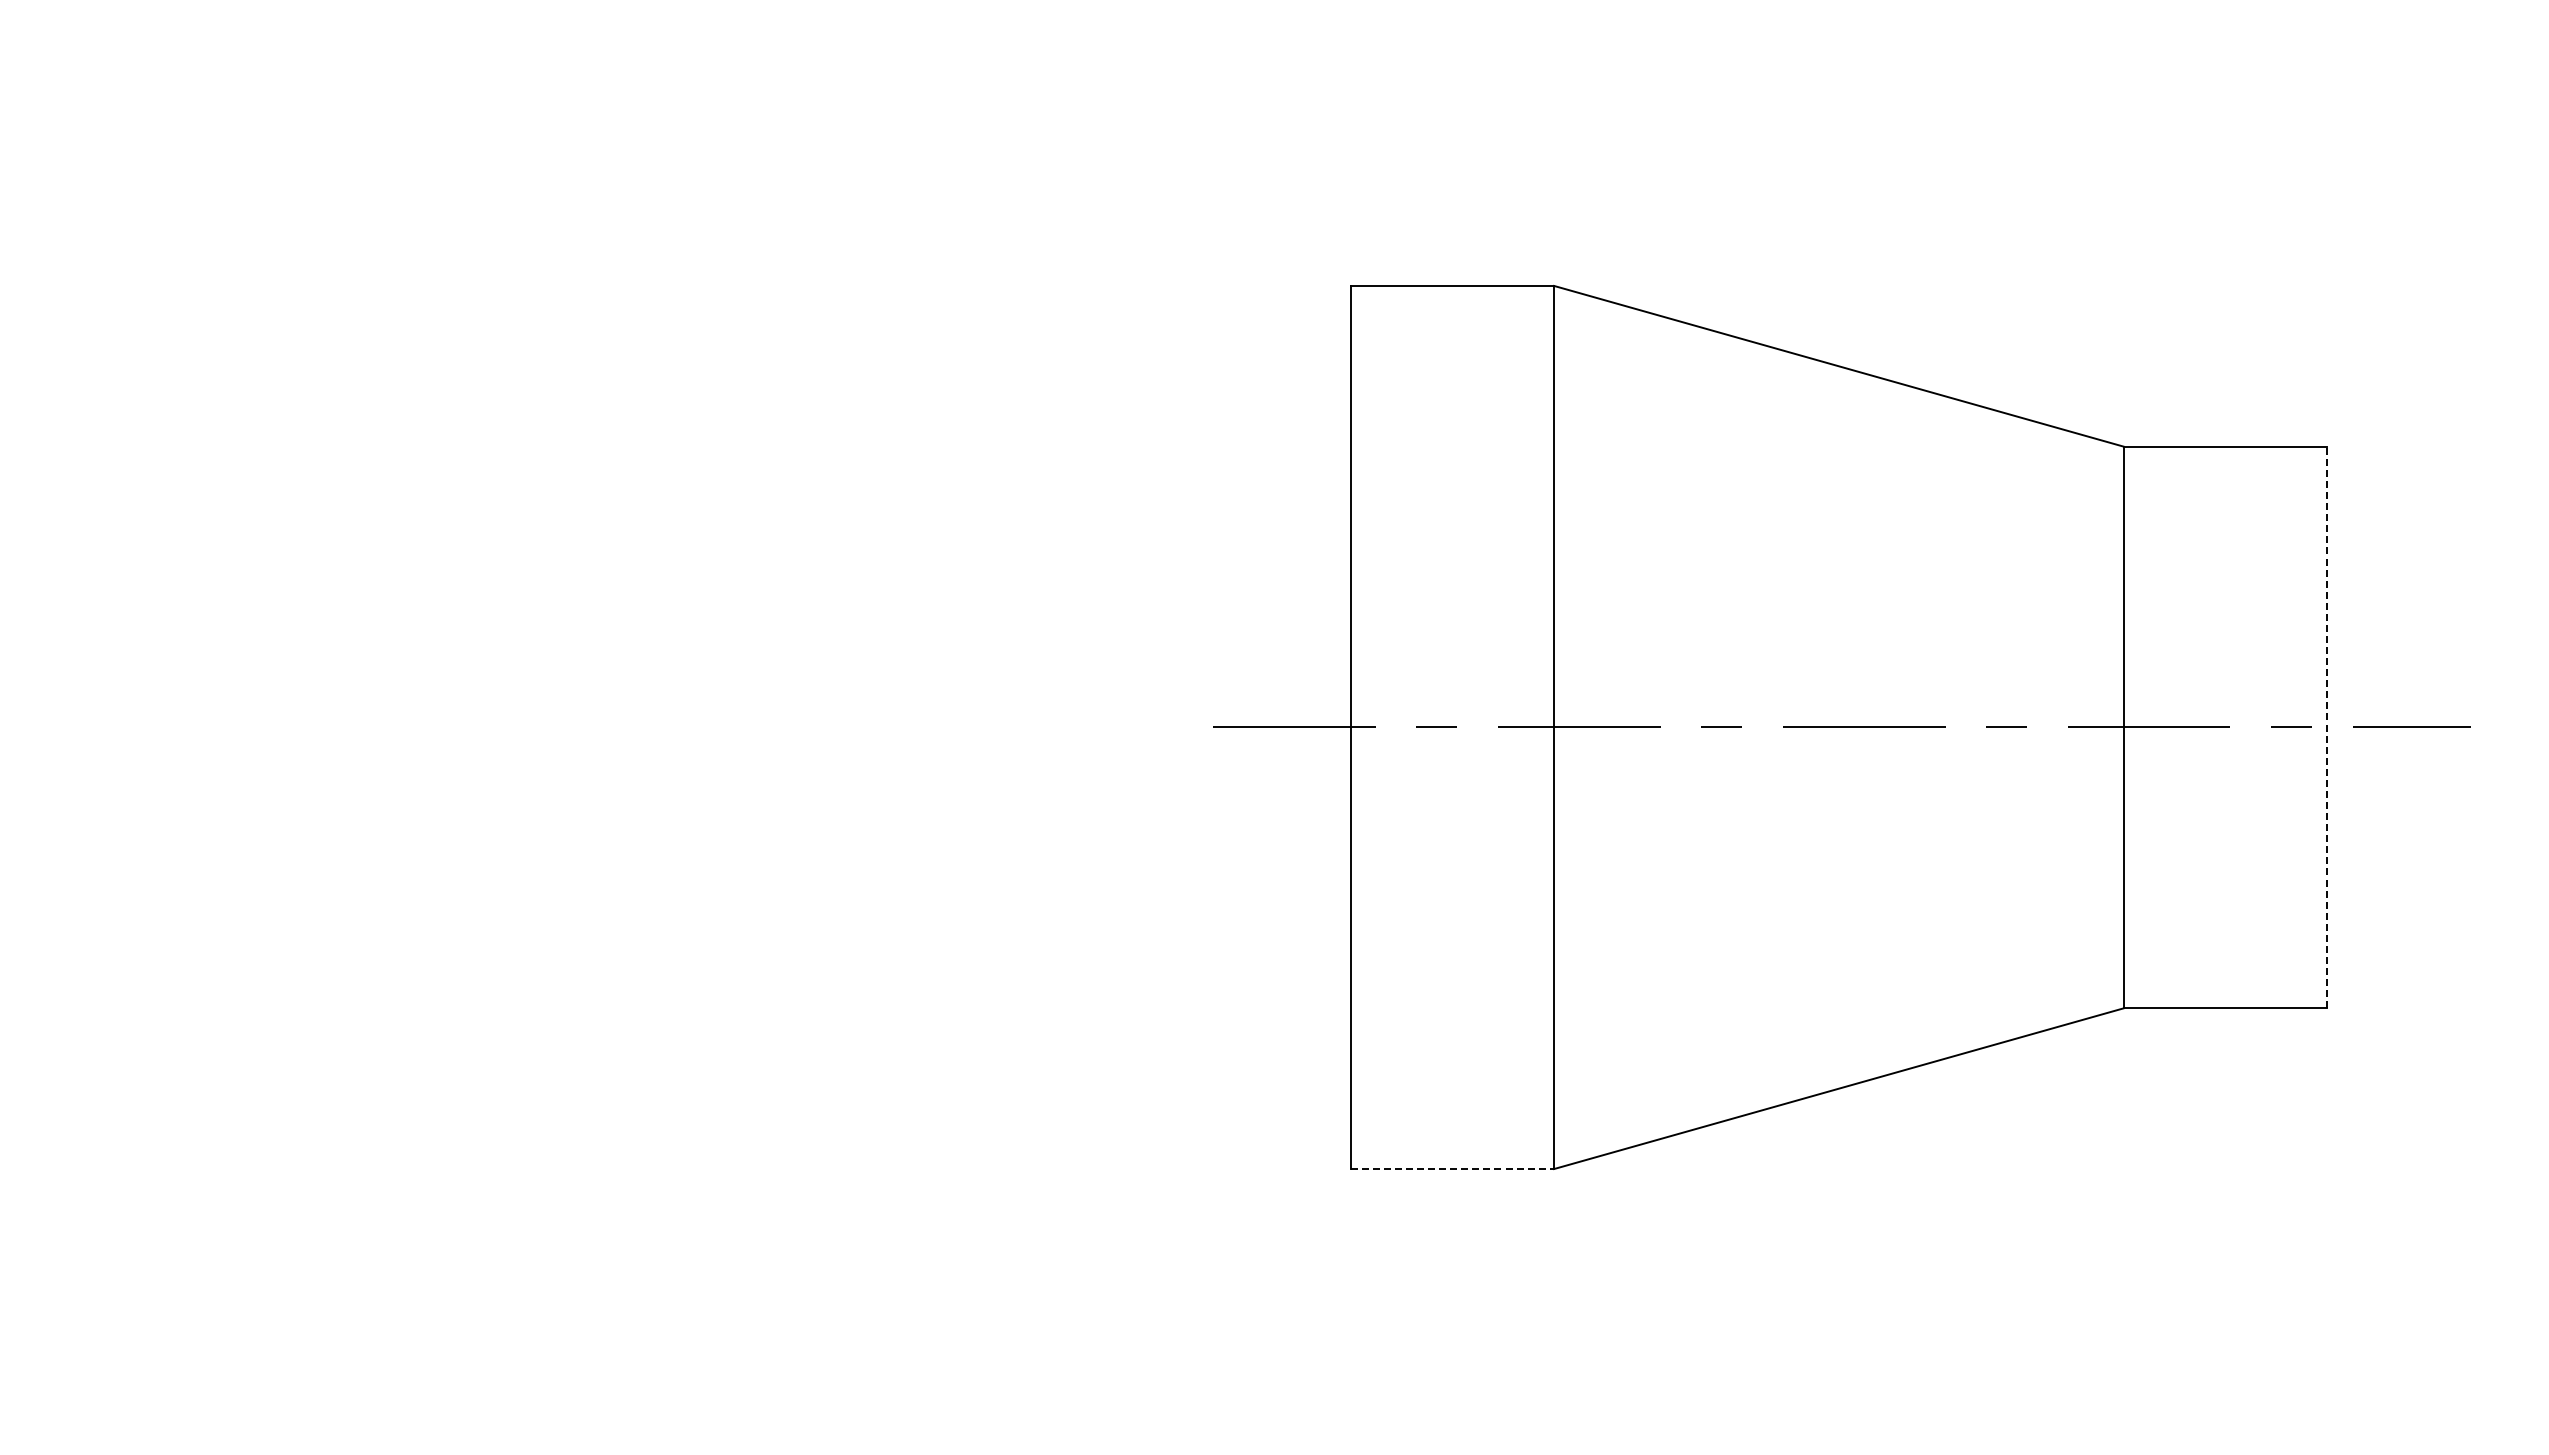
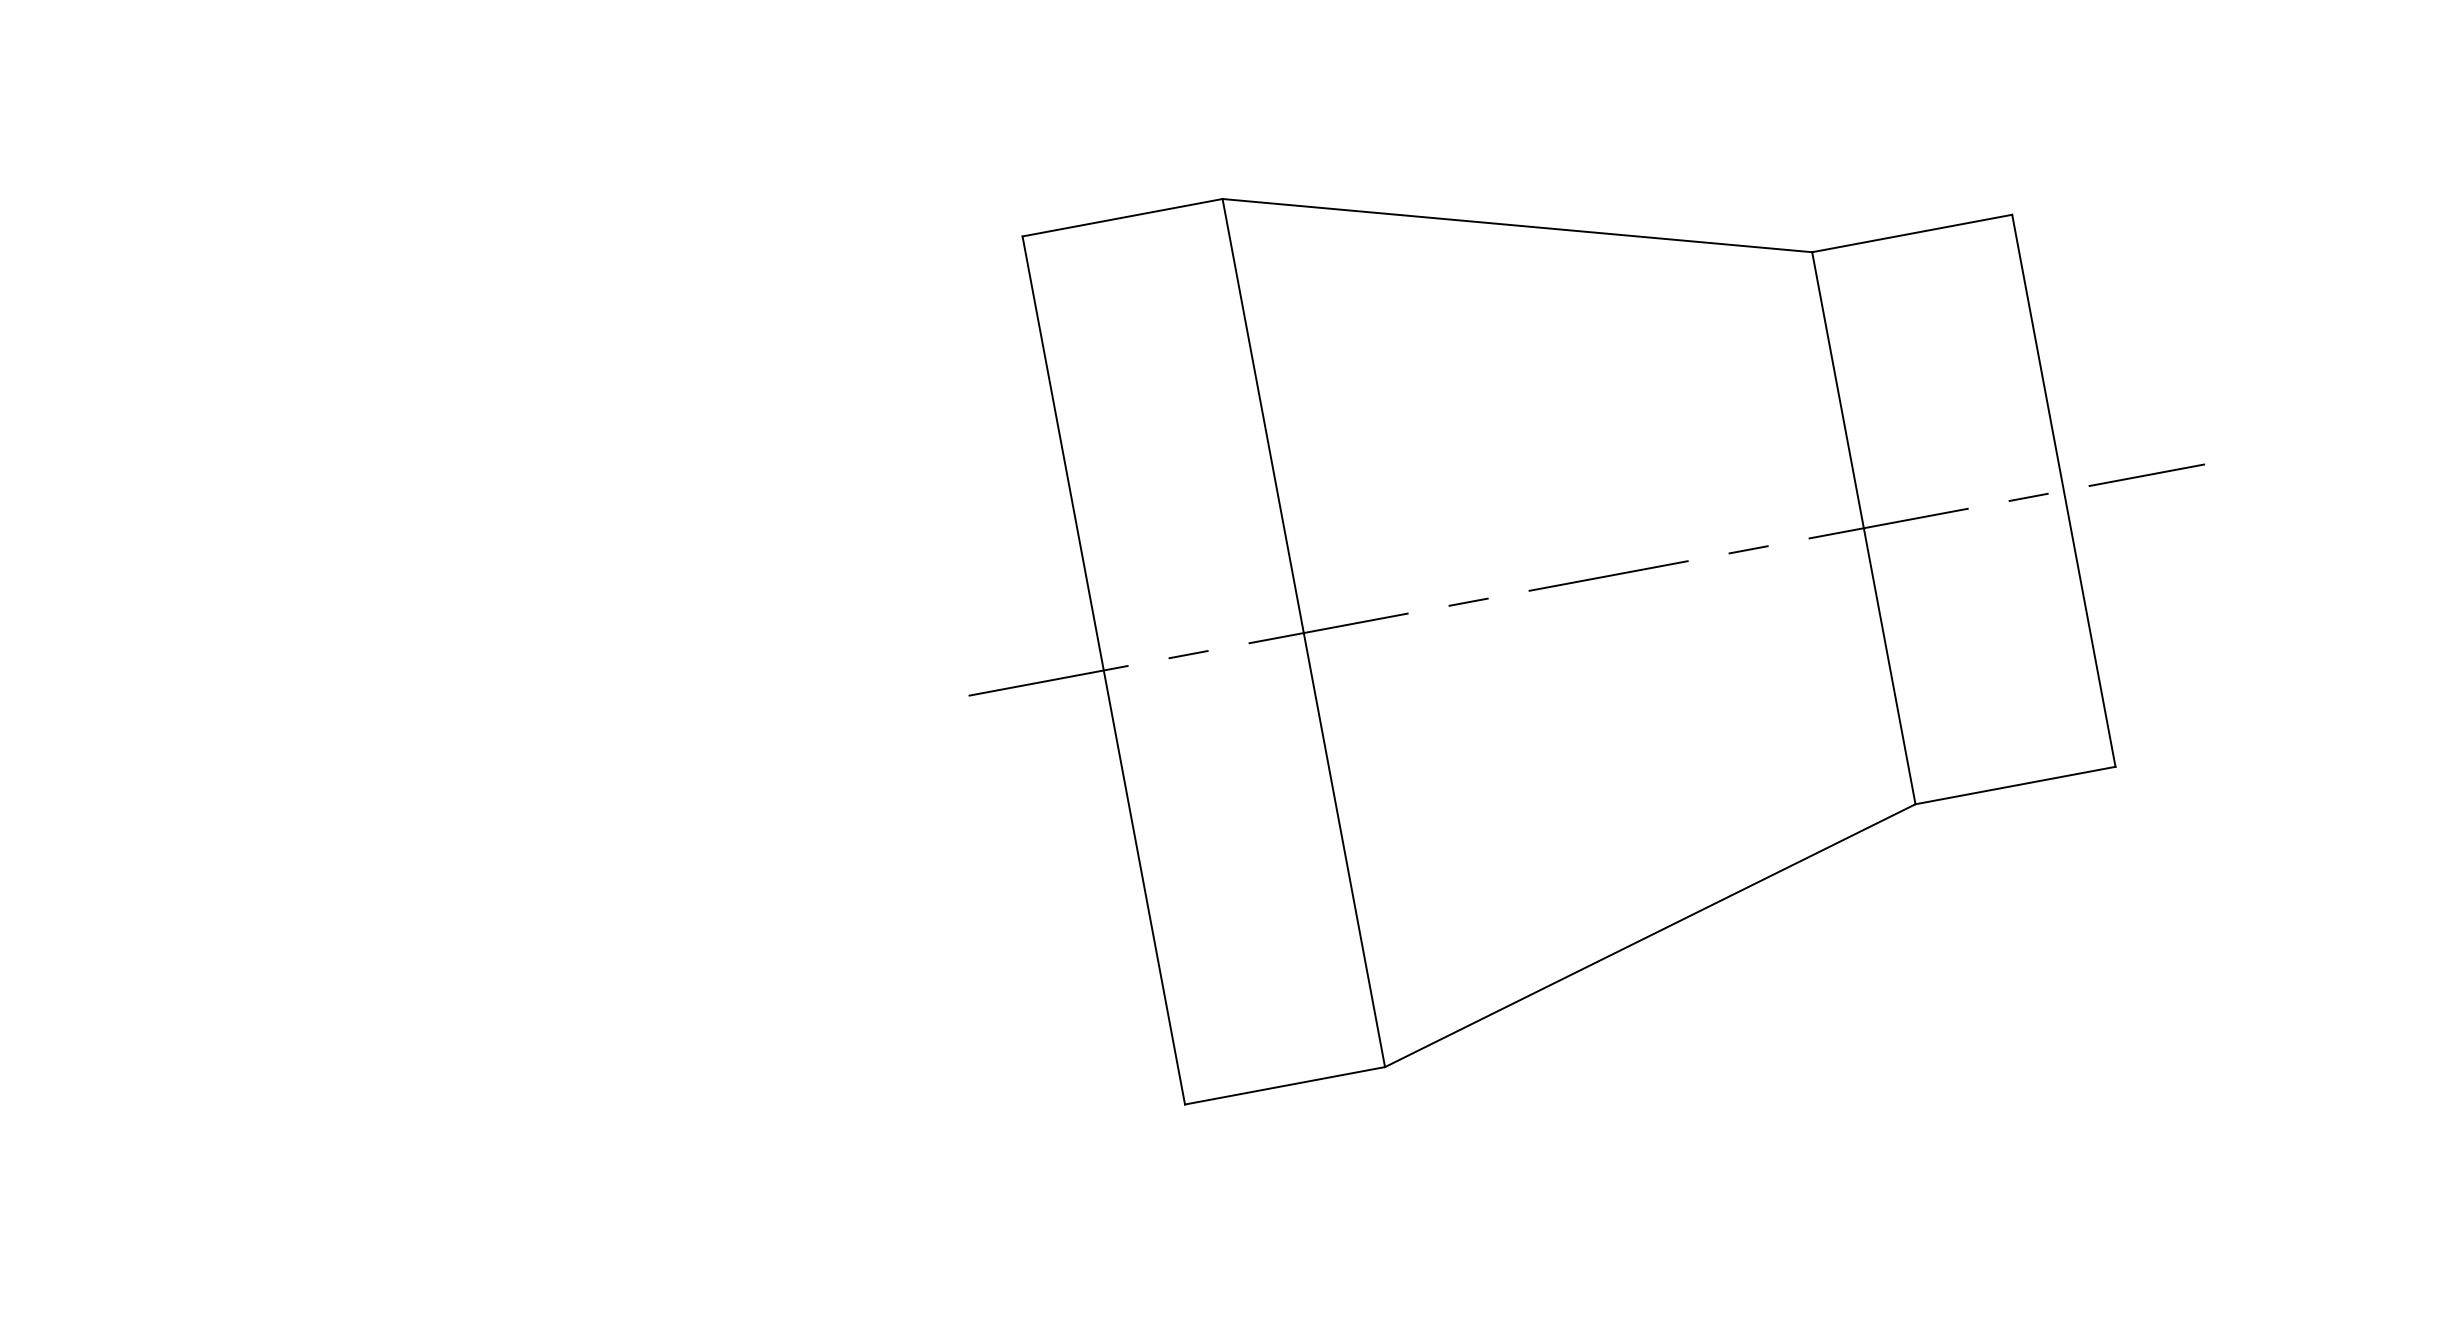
line: (2327, 727) -> (2064, 490), dashed -> solid
line: (1452, 1169) -> (1285, 1086), dashed -> solid

